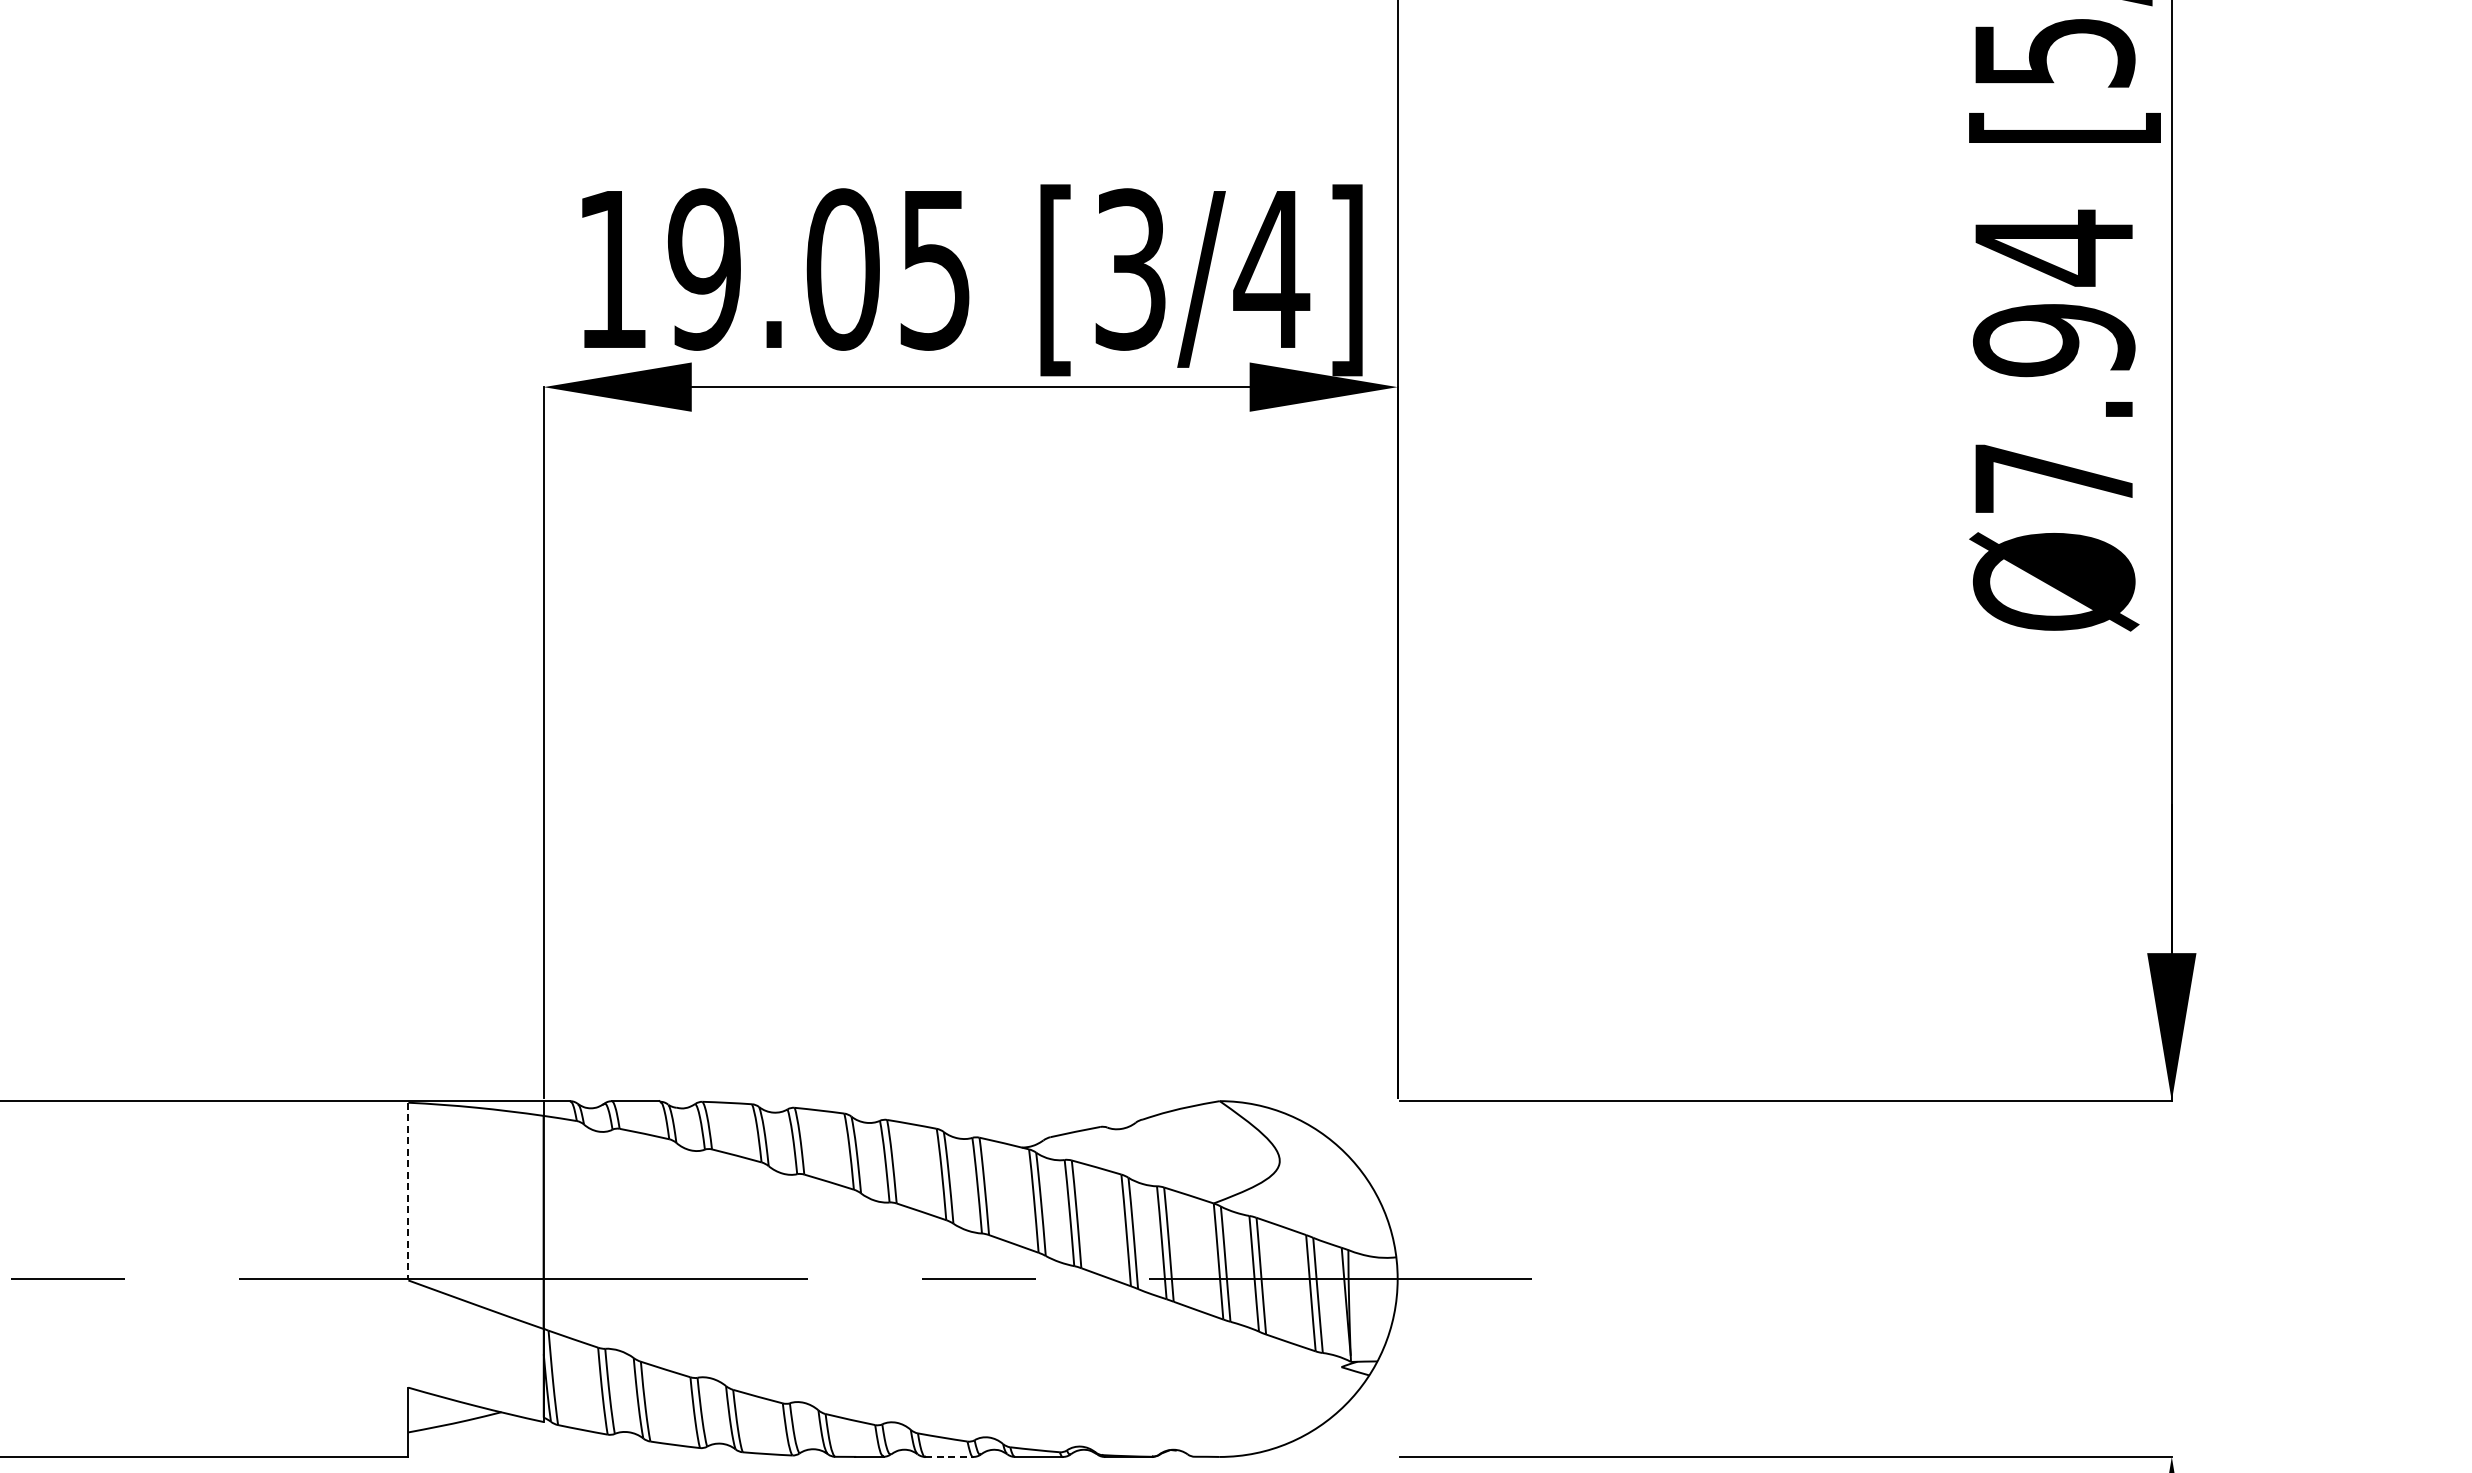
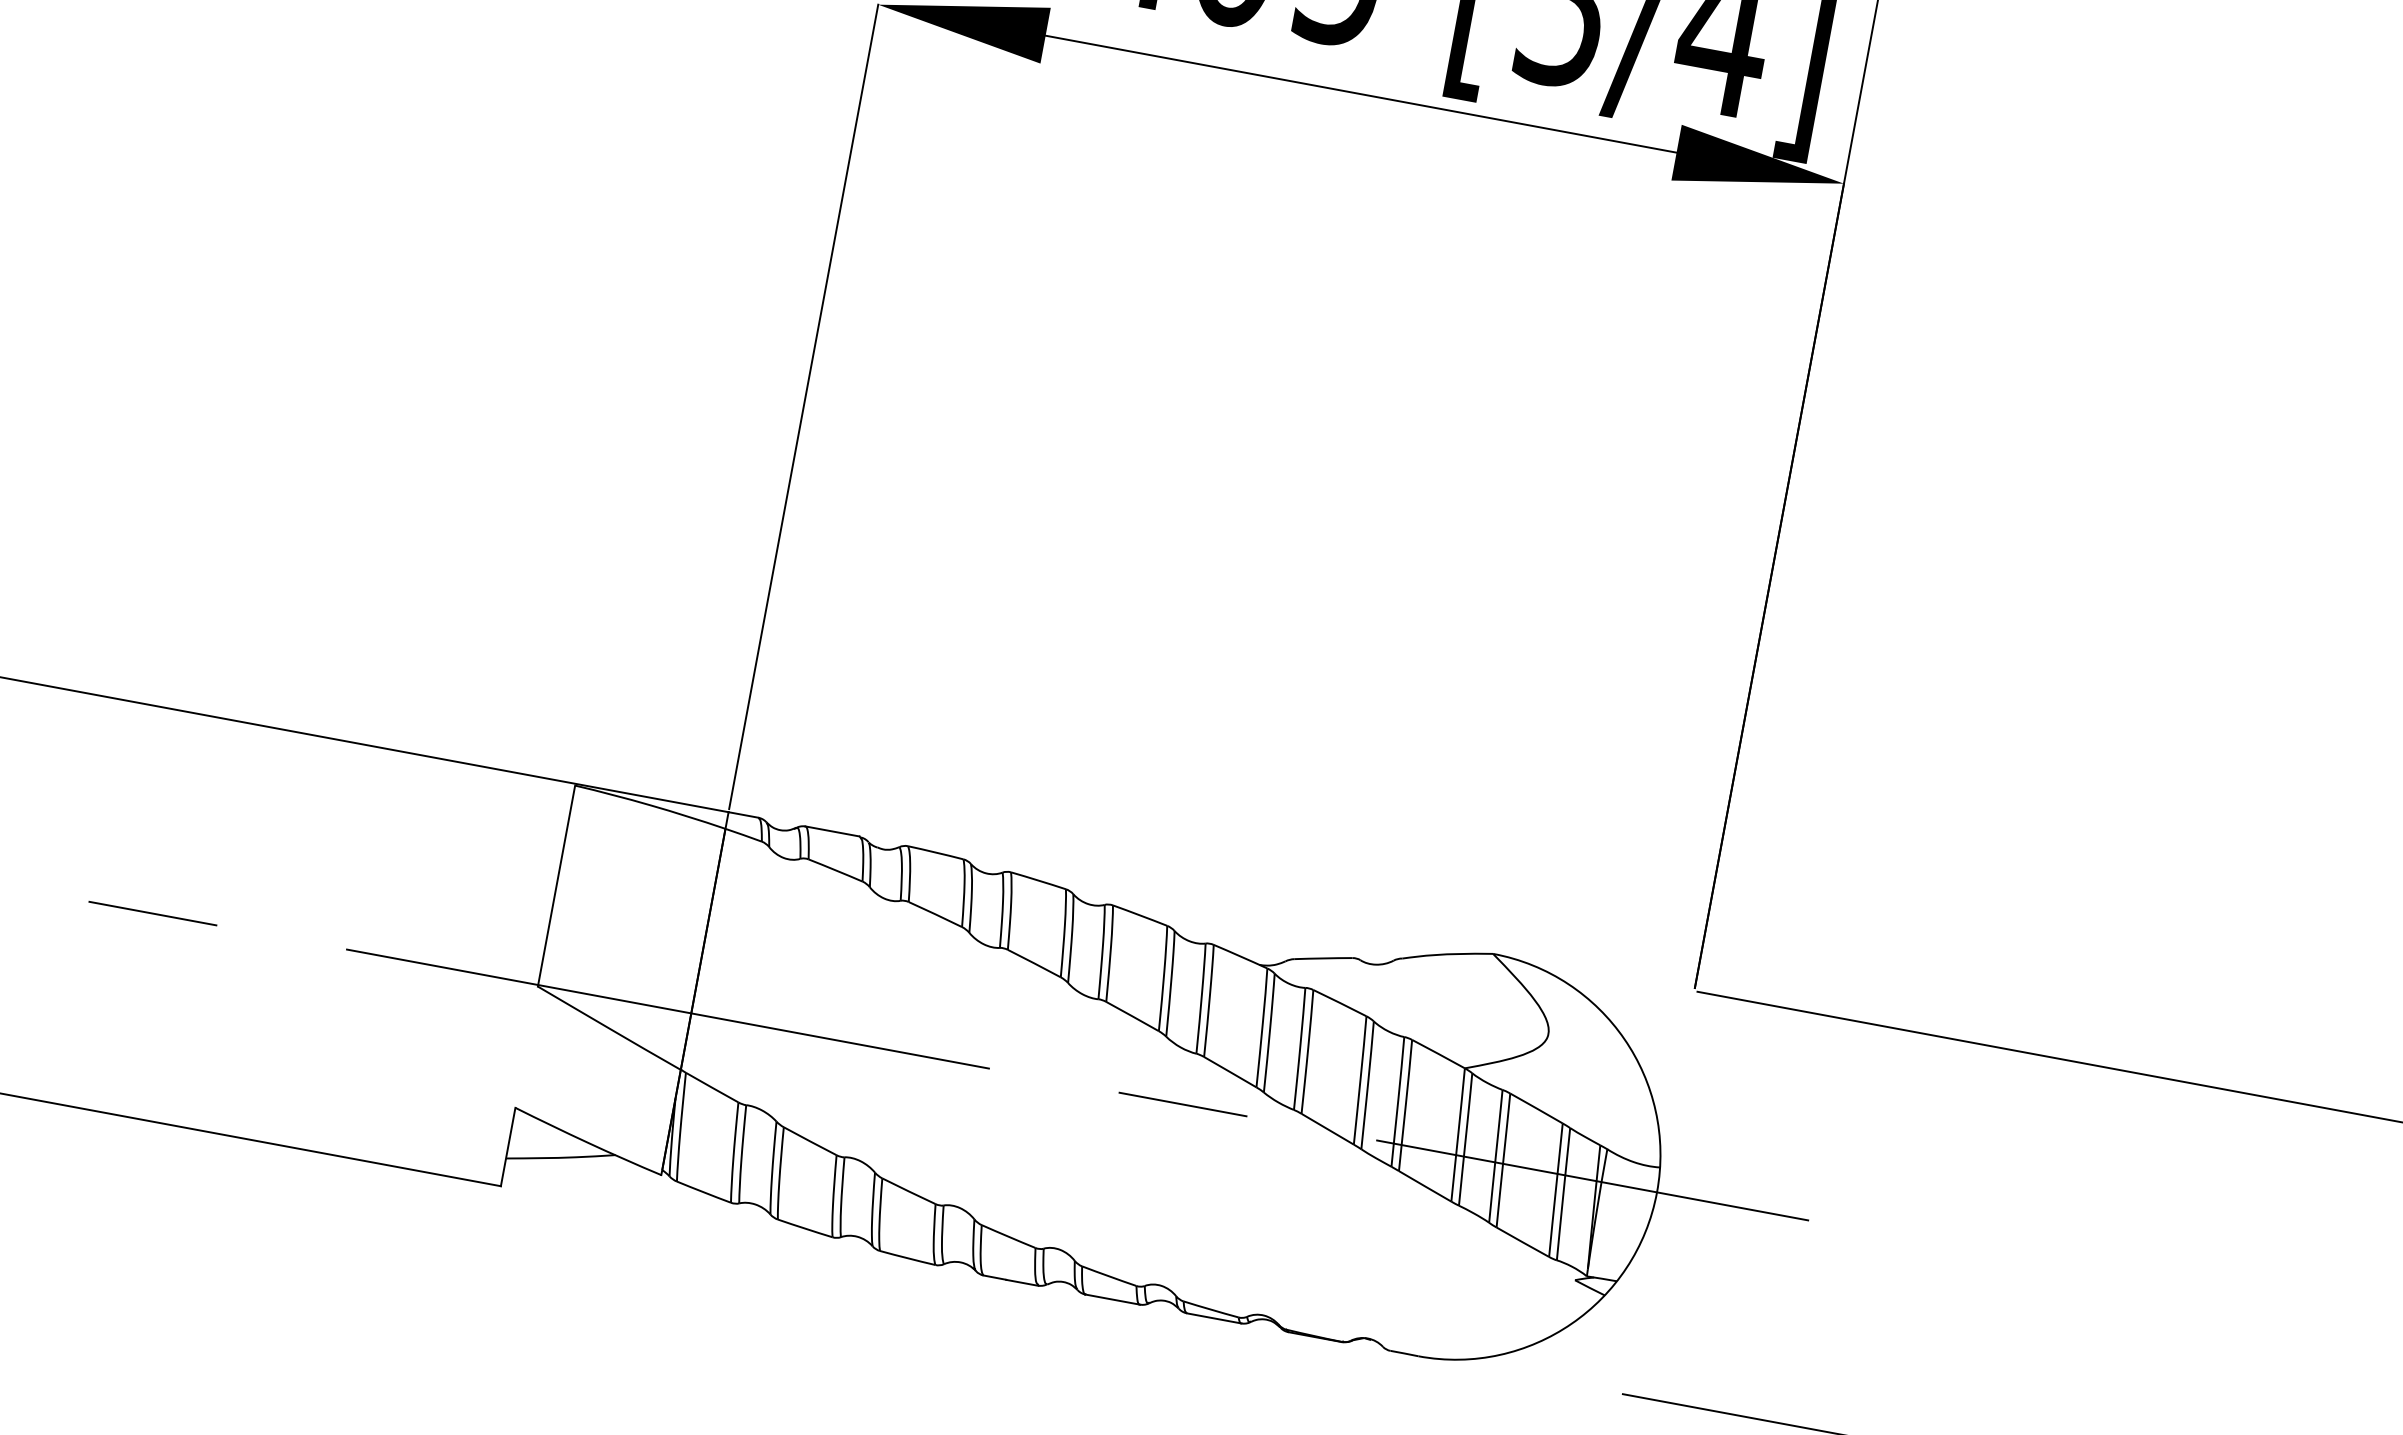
line: (408, 1191) -> (556, 886), dashed -> solid
line: (949, 1456) -> (1112, 1299), dashed -> solid

